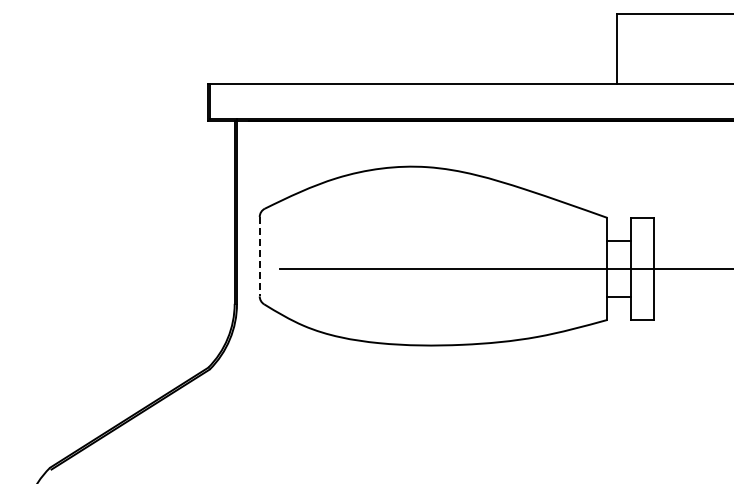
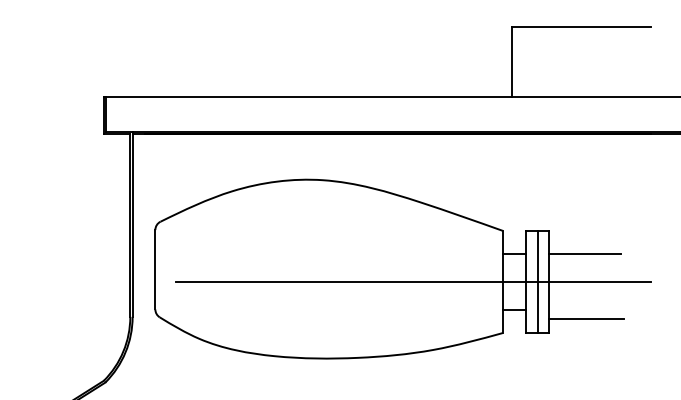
line: (689, 241) -> (585, 254), added
line: (259, 256) -> (155, 269), dashed -> solid
line: (642, 268) -> (538, 281), added
line: (690, 306) -> (586, 319), added

